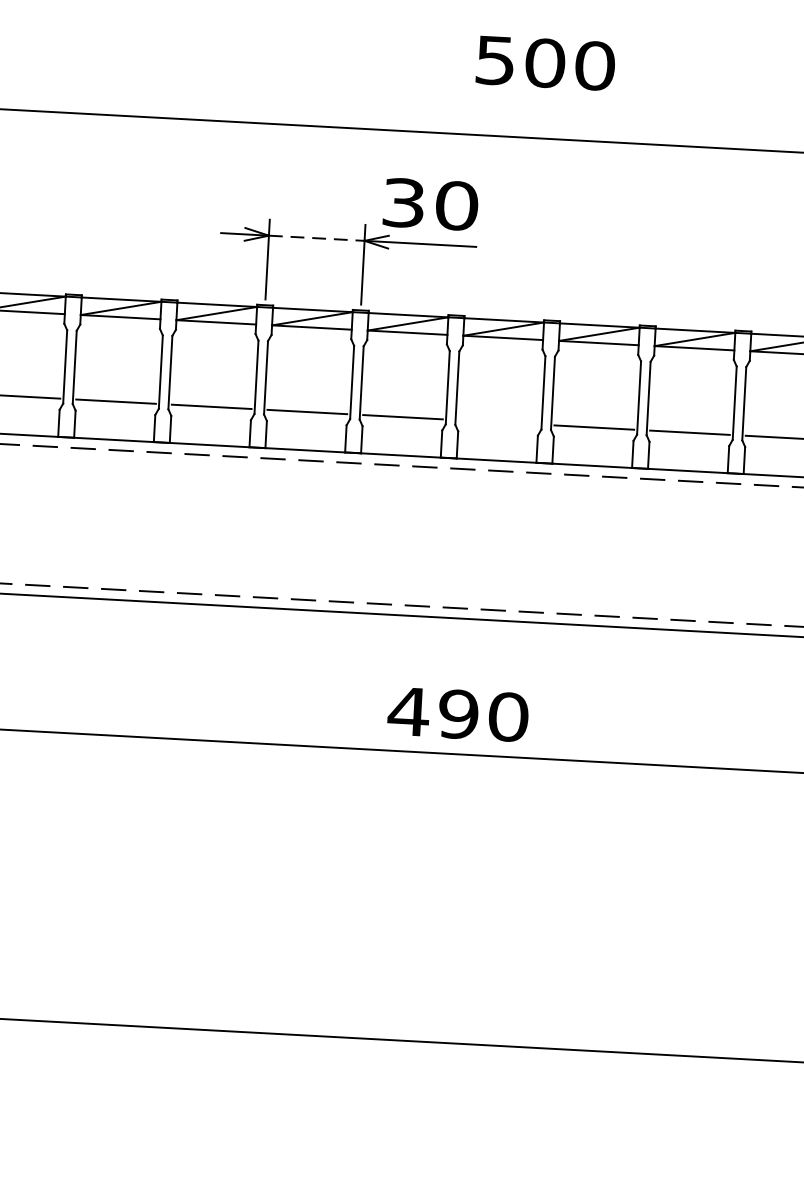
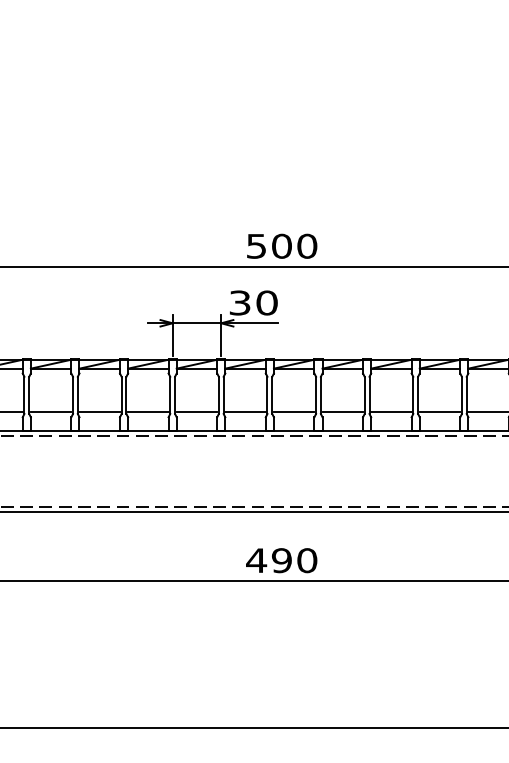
text: (546, 61) -> (282, 245), moved
line: (317, 238) -> (197, 323), dashed -> solid
line: (497, 422) -> (293, 411), added

